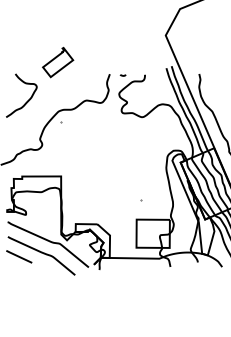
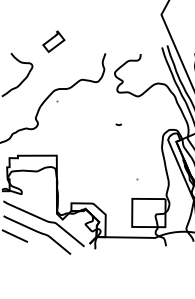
part: (58, 62) -> (54, 41), size x0.7
curve: (122, 75) -> (118, 124), moved

